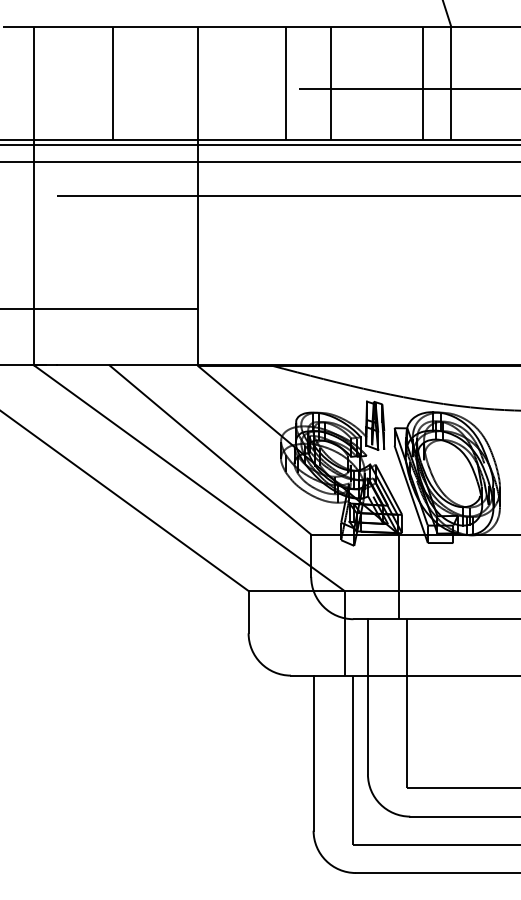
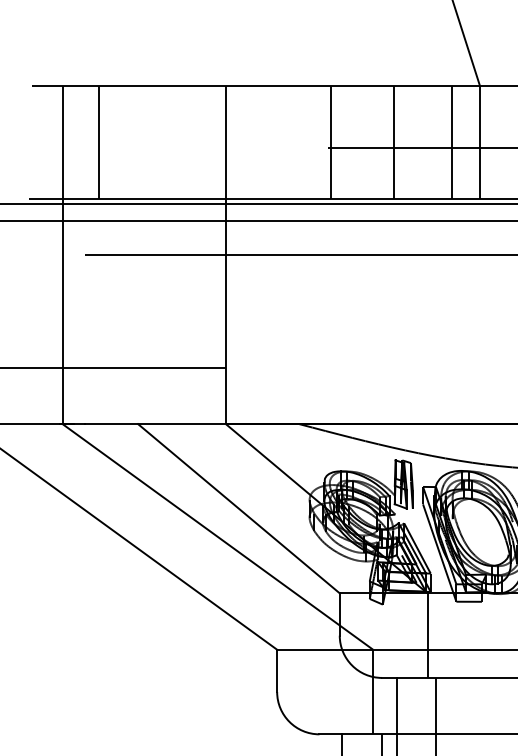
line: (112, 83) -> (98, 142), moved
line: (285, 83) -> (331, 142), moved
line: (331, 83) -> (394, 142), moved

